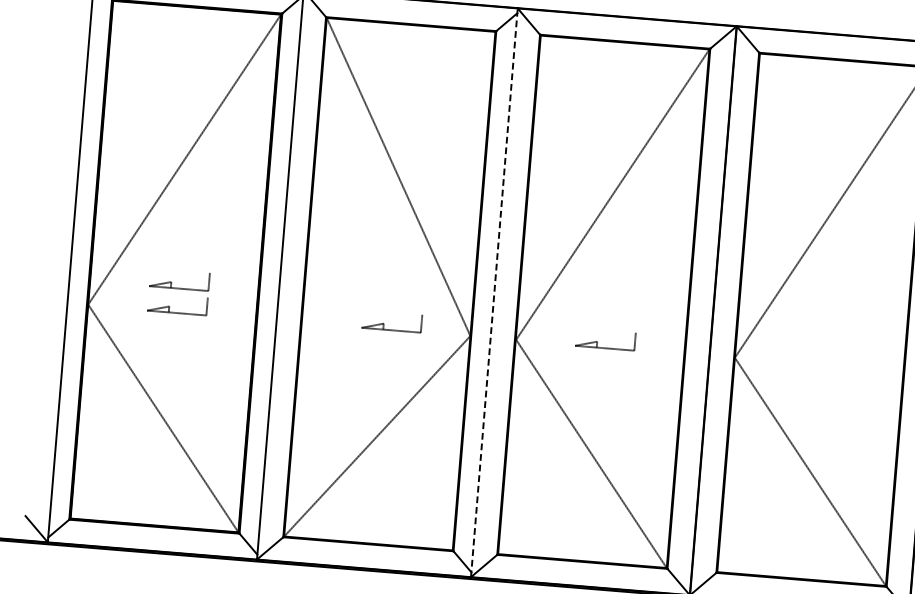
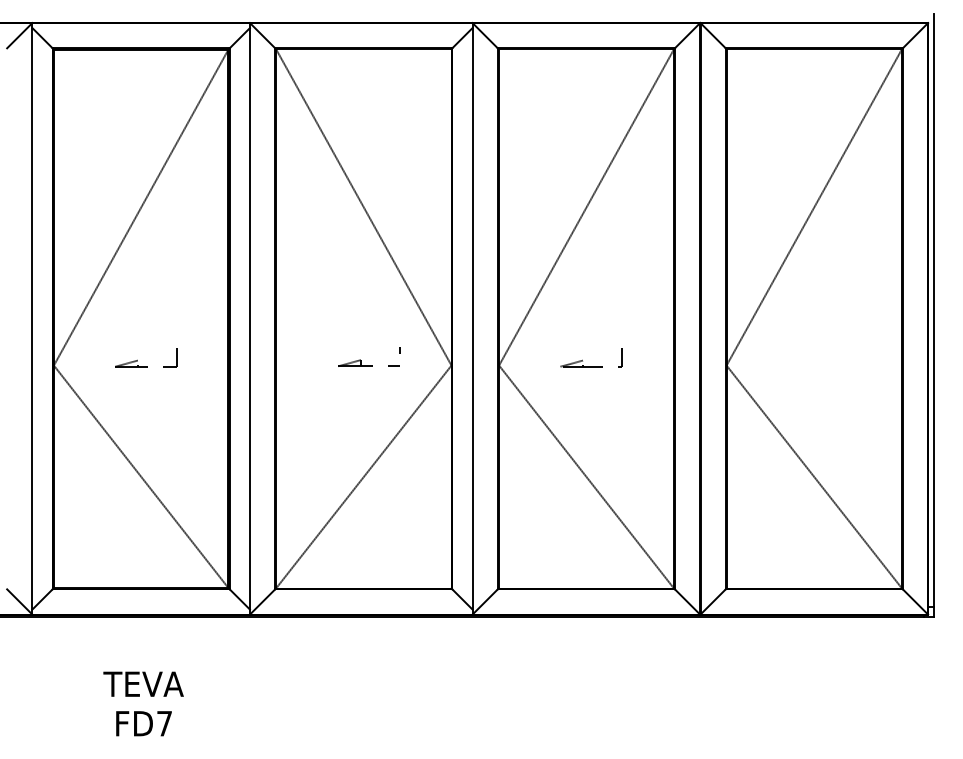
part: (171, 282) -> (138, 335), removed
line: (494, 292) -> (472, 318), dashed -> solid

